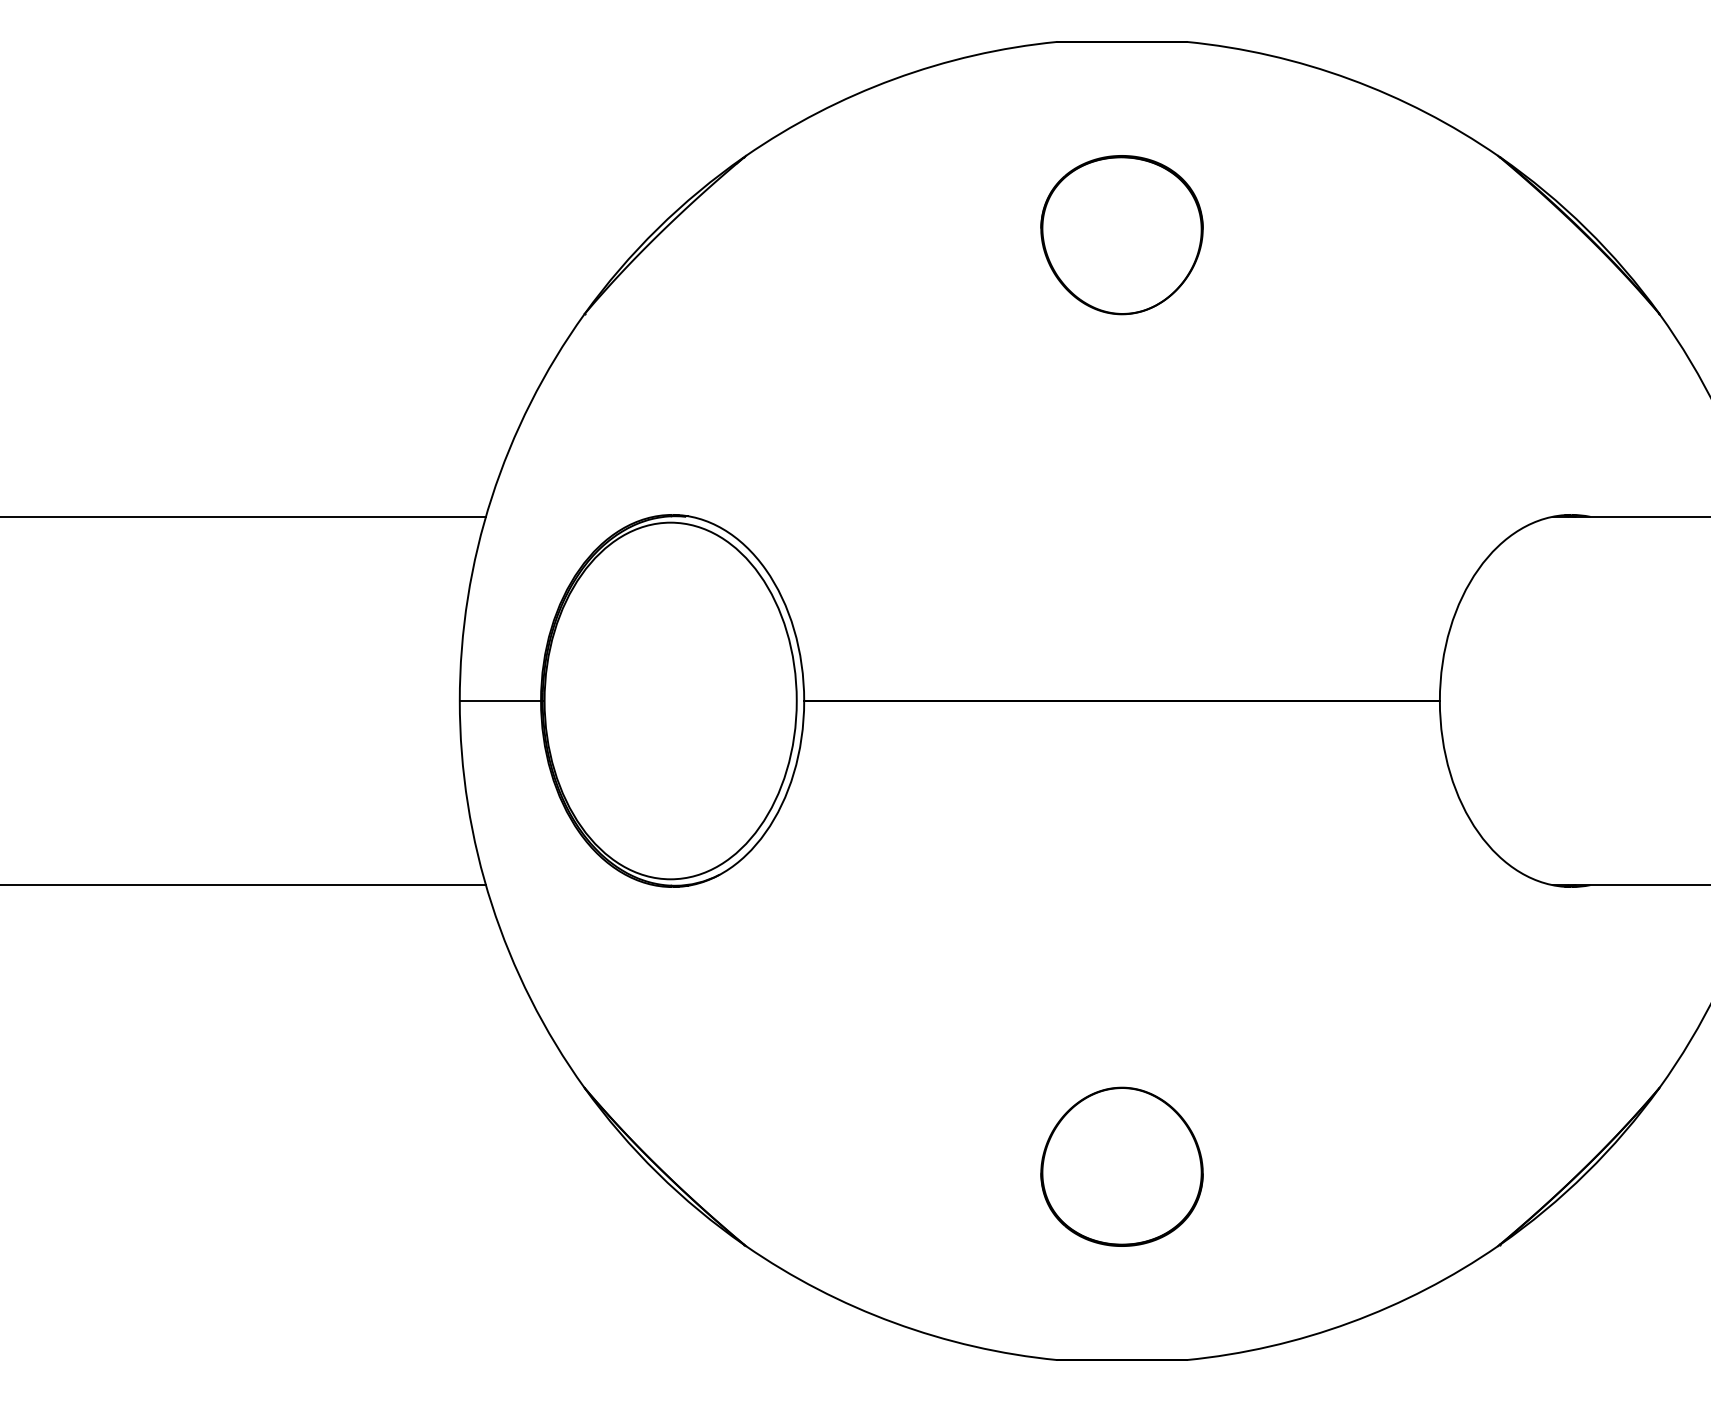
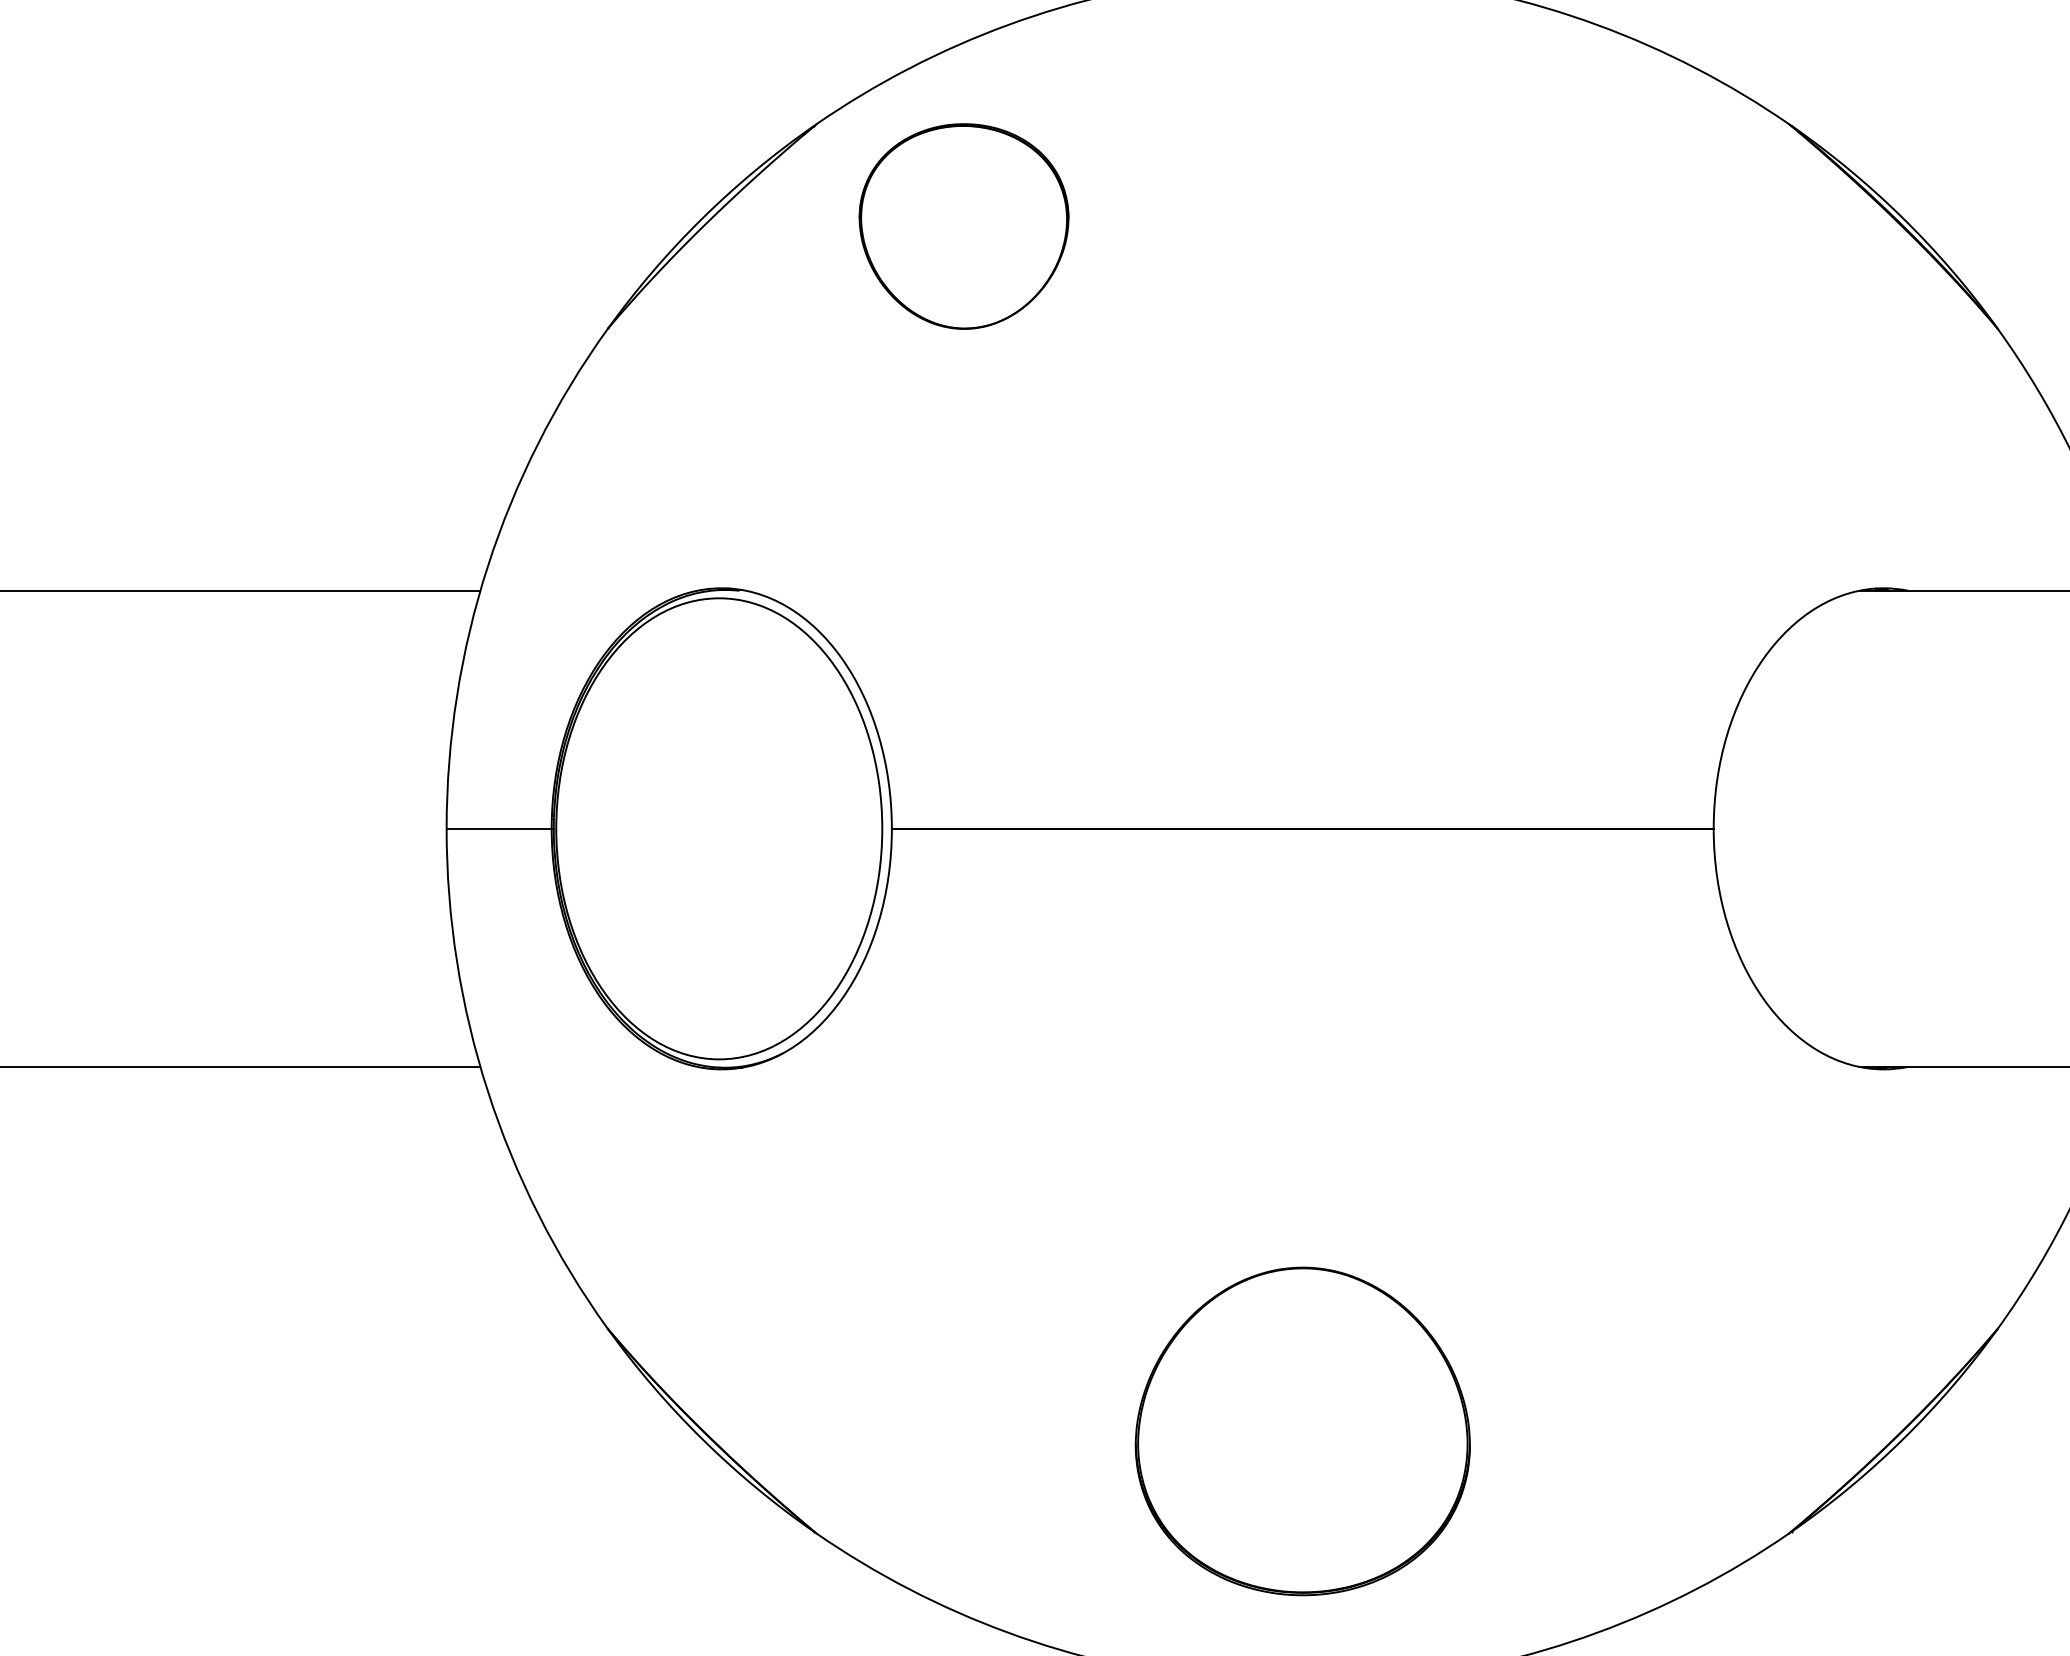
part: (1121, 235) -> (963, 227), moved
part: (1121, 1166) -> (1302, 1430), size x1.6

